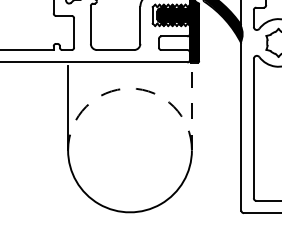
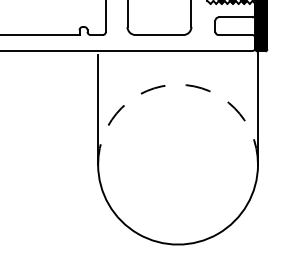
line: (191, 106) -> (257, 107), dashed -> solid

